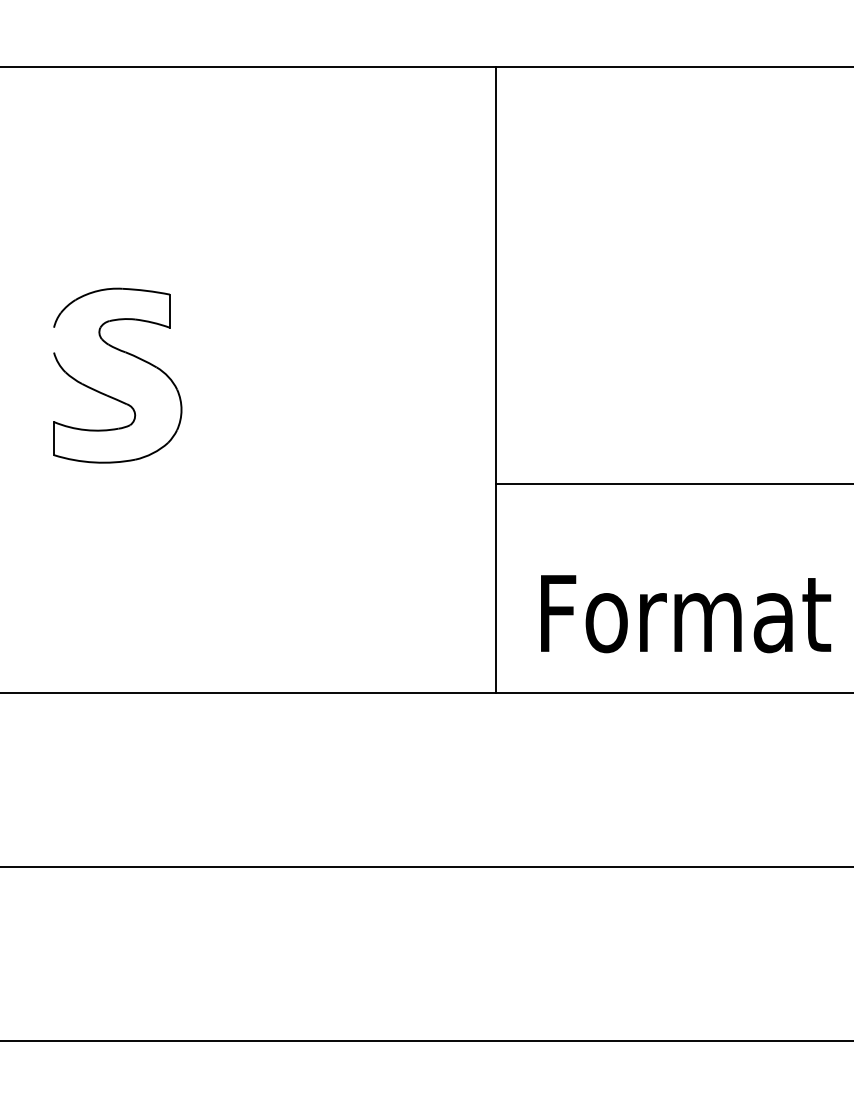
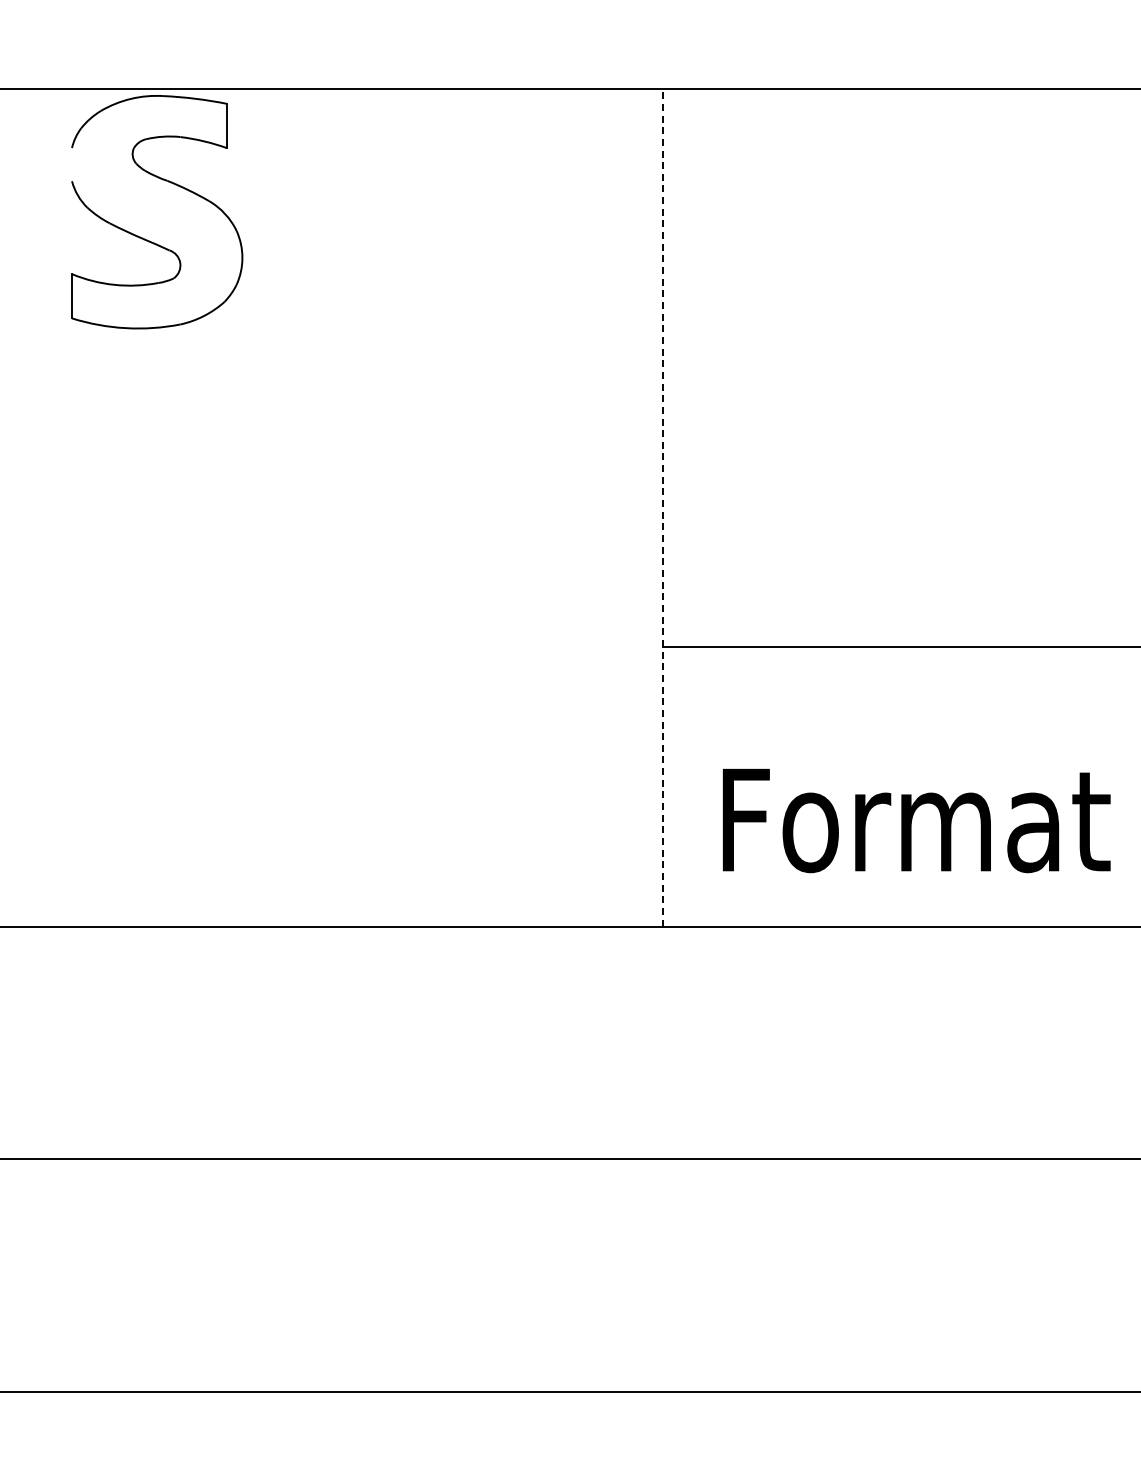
line: (496, 379) -> (663, 507), solid -> dashed
part: (109, 395) -> (145, 238), moved

